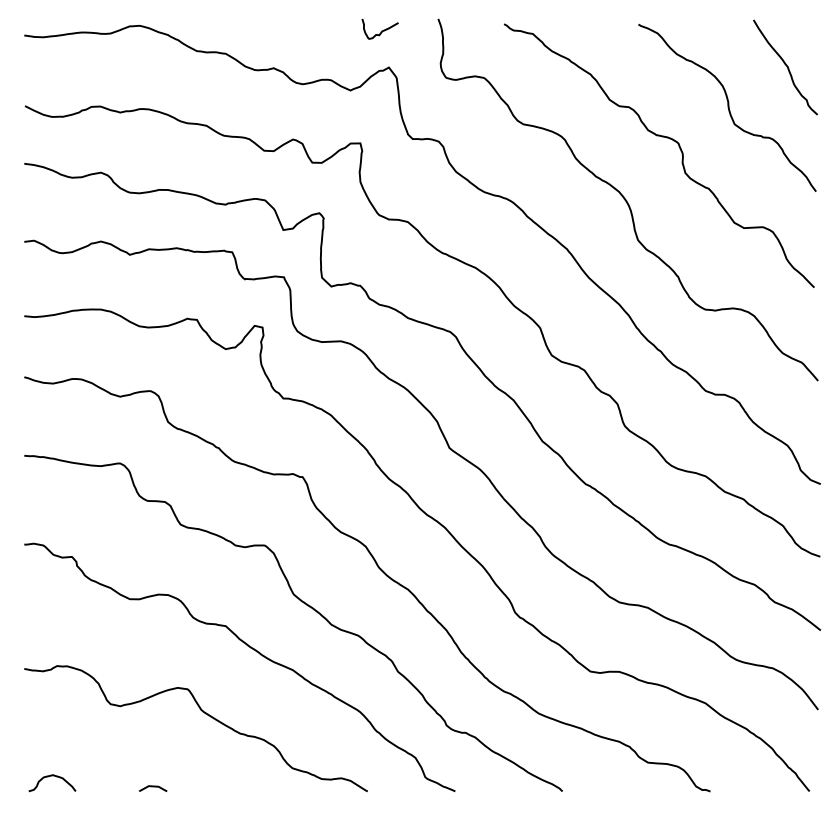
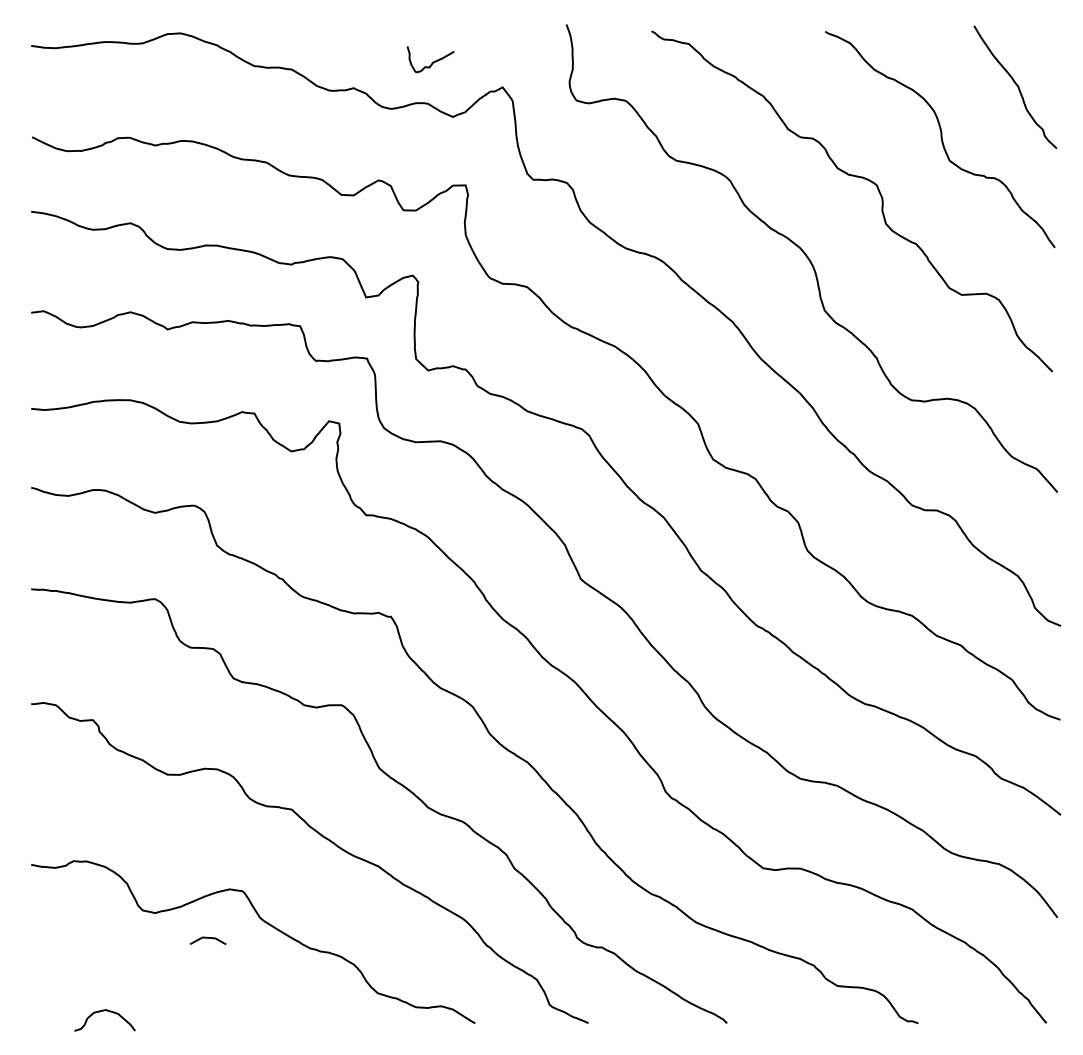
curve: (381, 30) -> (432, 61), moved
curve: (52, 776) -> (105, 1011), moved
curve: (152, 787) -> (207, 939), moved

